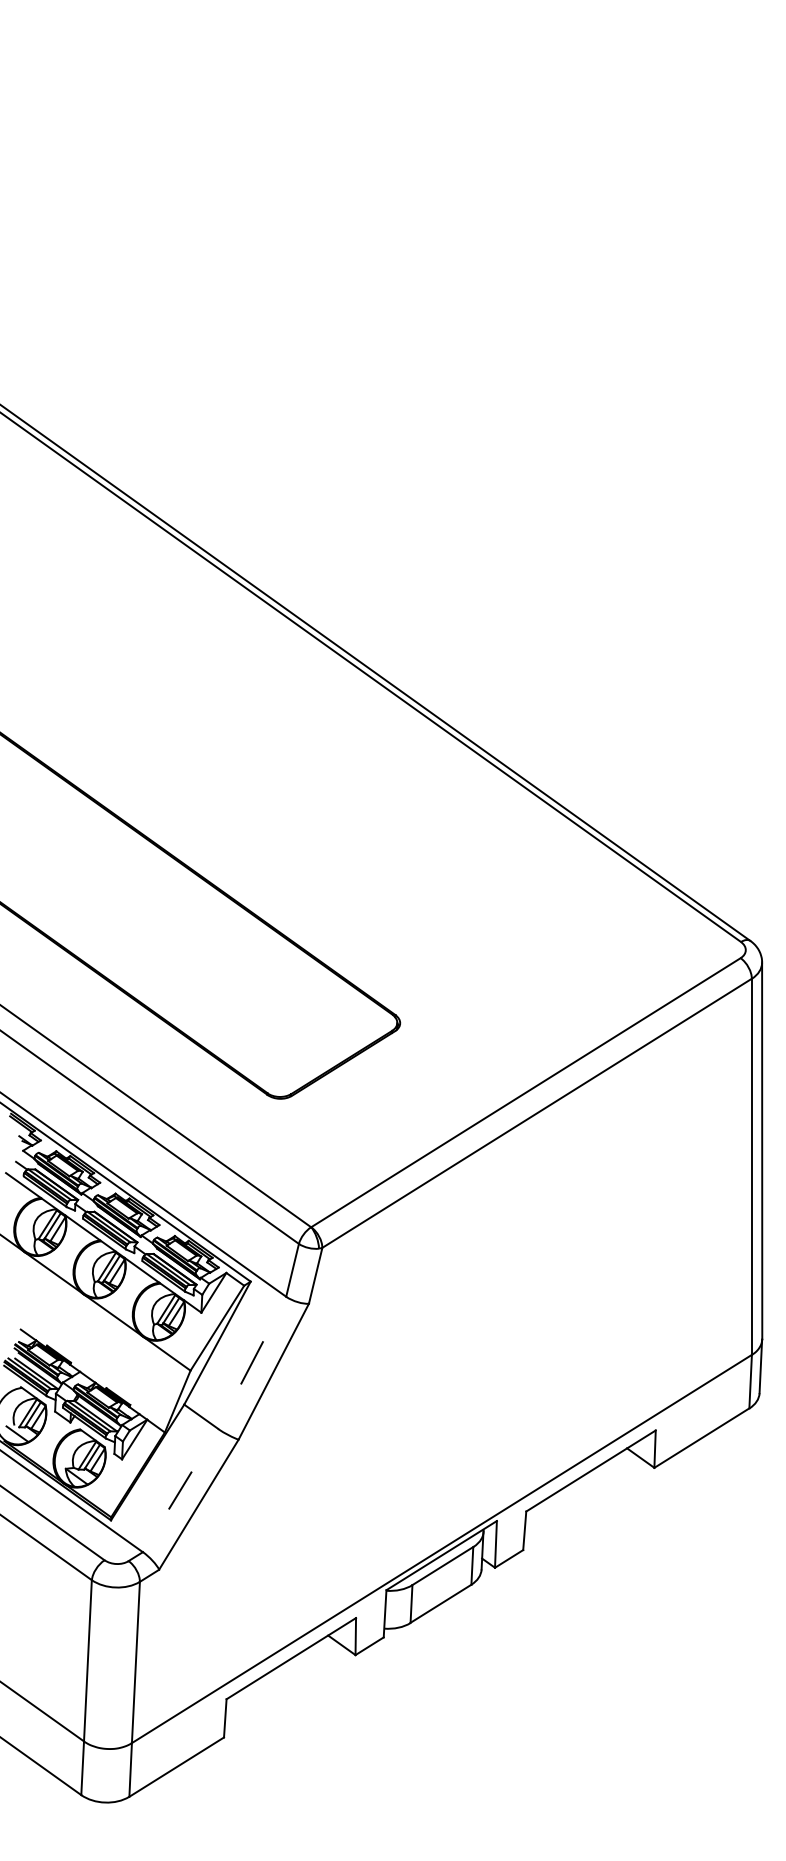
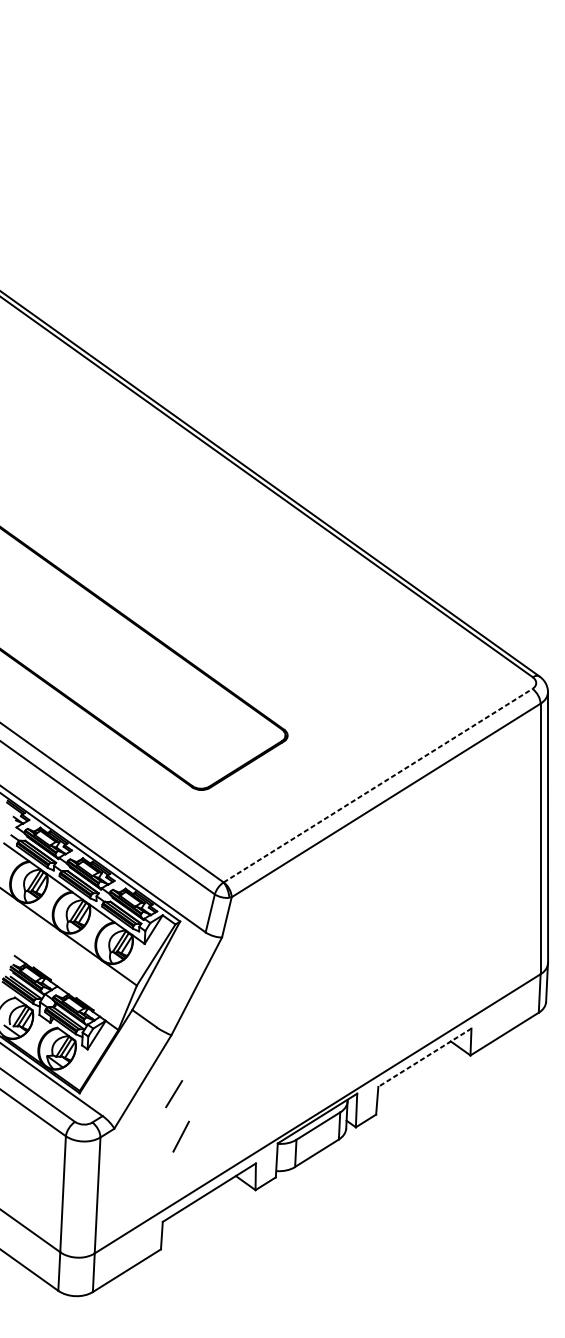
line: (526, 1092) -> (378, 785), solid -> dashed
line: (251, 1362) -> (180, 1136), moved
line: (590, 1471) -> (424, 1058), solid -> dashed
line: (180, 1490) -> (174, 1094), moved

